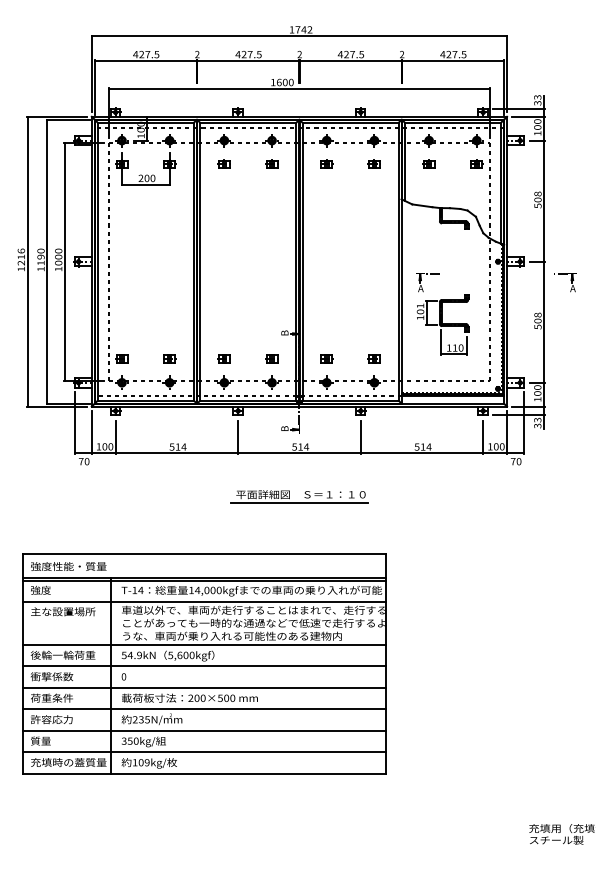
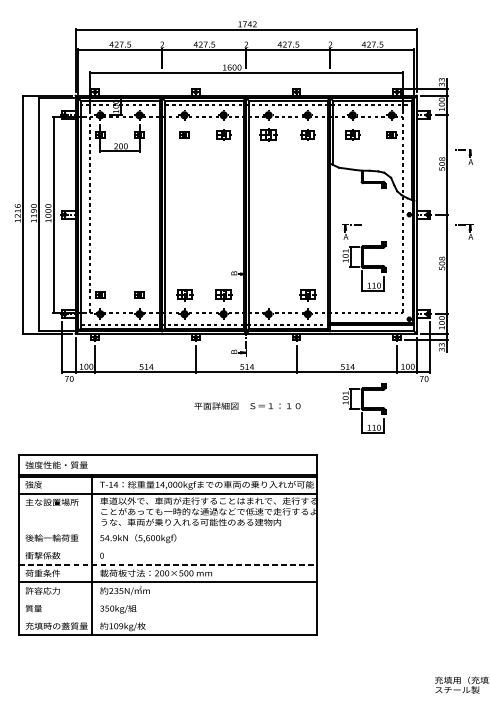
part: (271, 163) -> (223, 134), size x1.4
part: (326, 163) -> (268, 134), size x1.6
part: (373, 163) -> (307, 134), size x1.4
part: (428, 163) -> (352, 134), size x1.4
part: (565, 191) -> (464, 157), added
part: (223, 358) -> (183, 294), size x1.6
part: (271, 358) -> (223, 294), size x1.6
part: (326, 358) -> (268, 294), removed
part: (373, 358) -> (307, 294), size x1.6
part: (442, 497) -> (363, 408), added
line: (298, 502) -> (245, 412), removed
line: (204, 644) -> (168, 529), removed
line: (204, 666) -> (168, 547), removed
line: (204, 687) -> (168, 564), solid -> dashed
line: (204, 730) -> (168, 599), removed
line: (204, 752) -> (168, 617), removed

